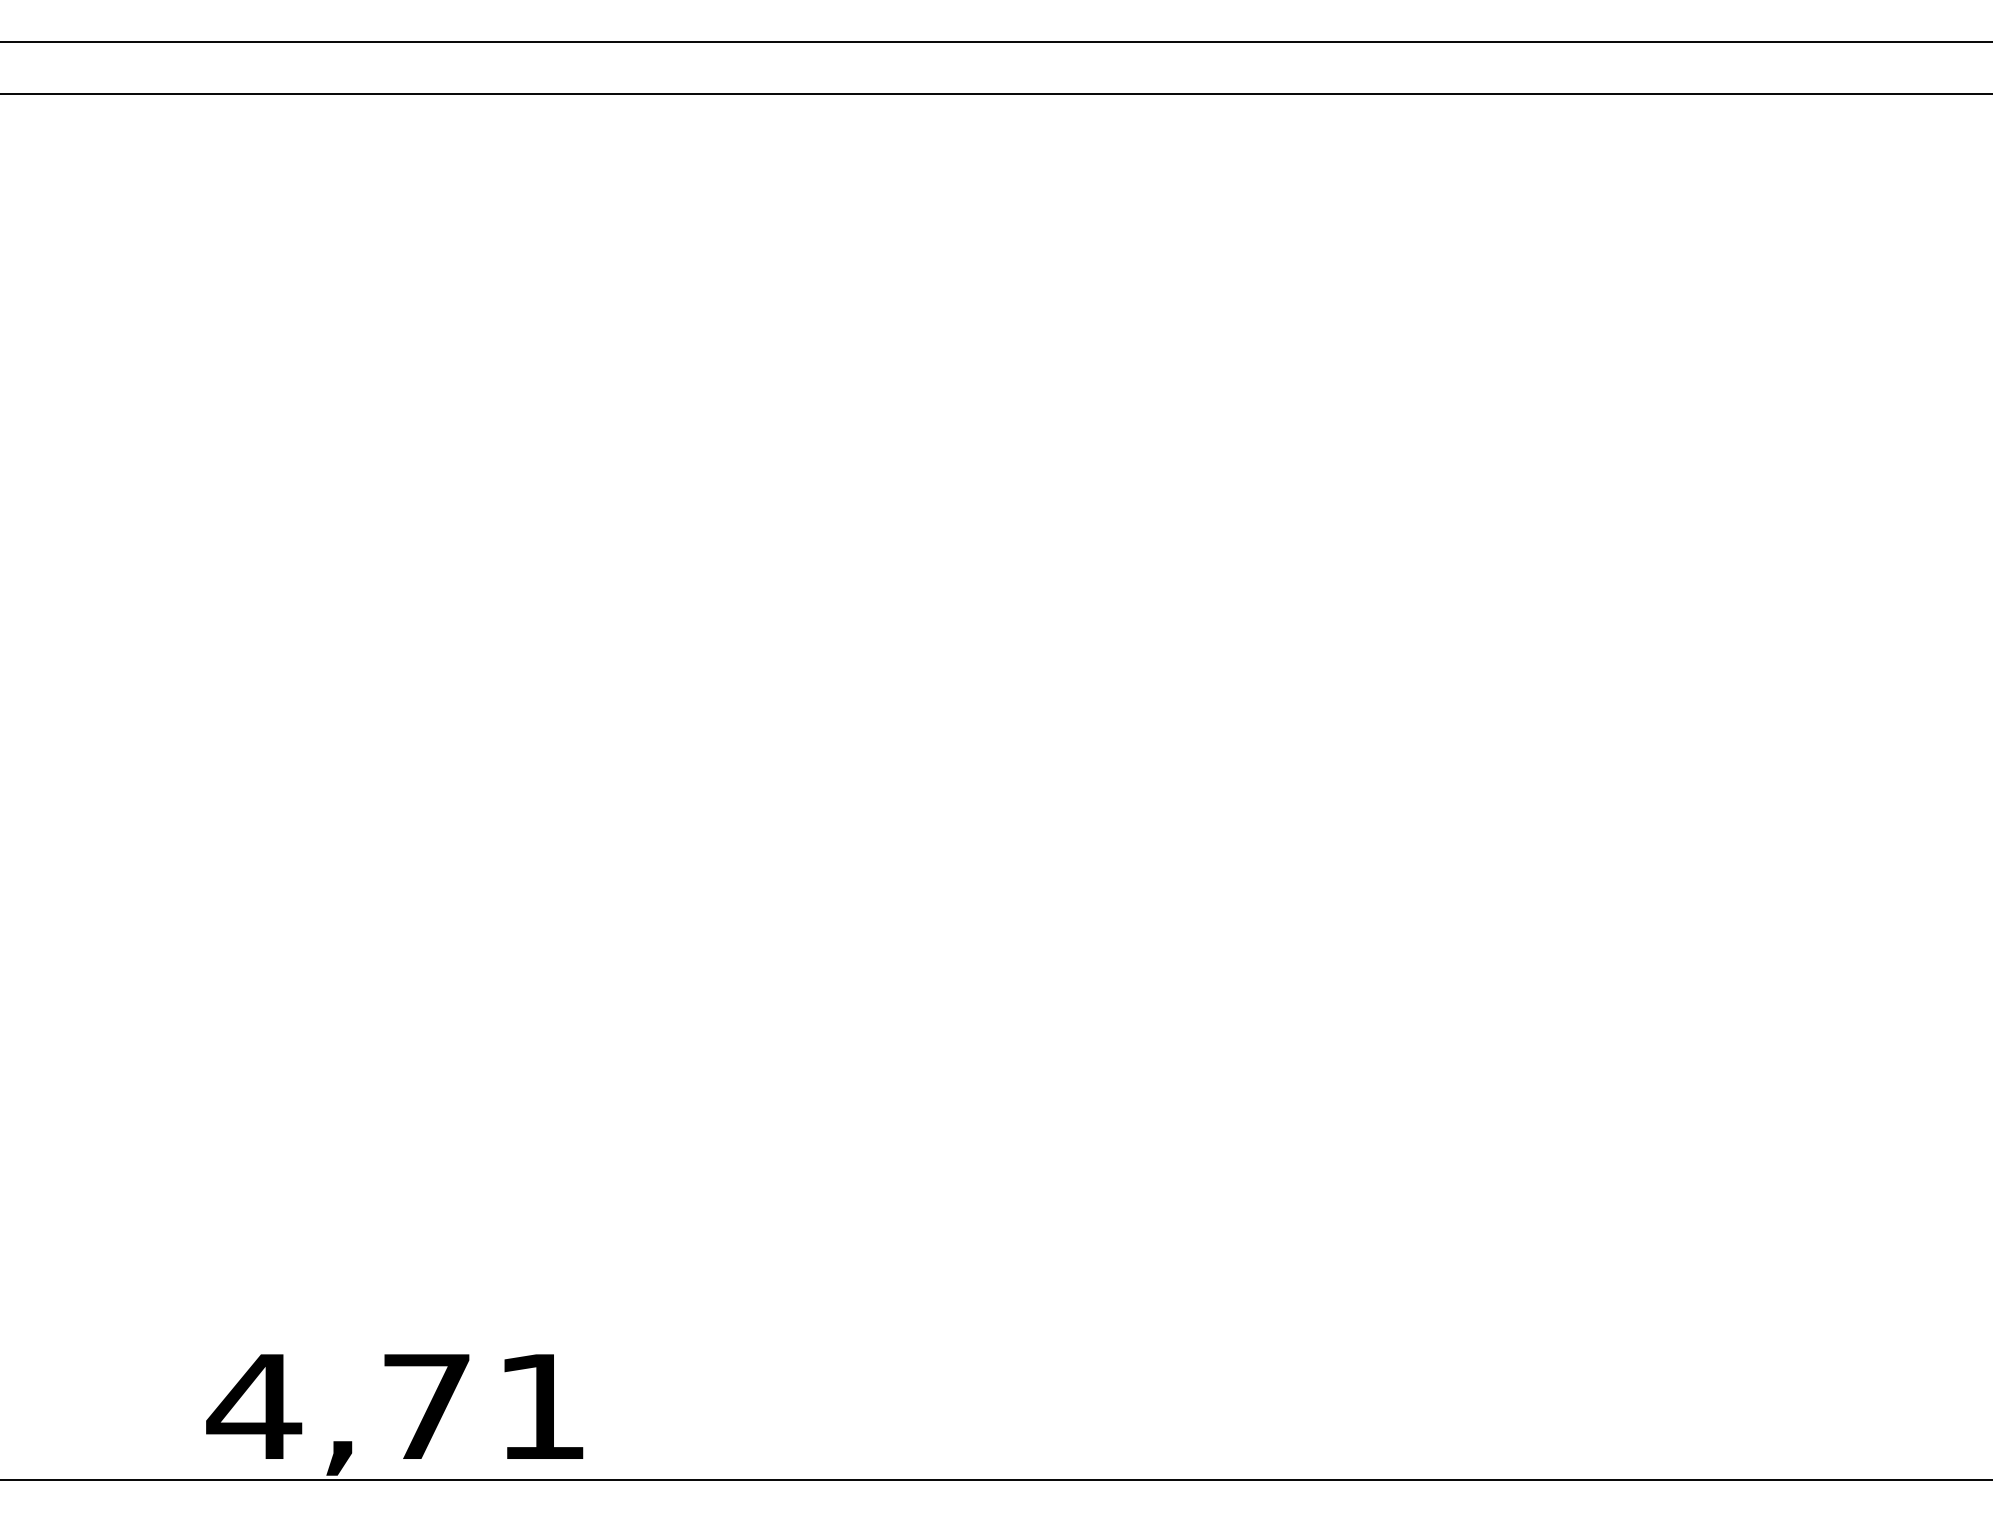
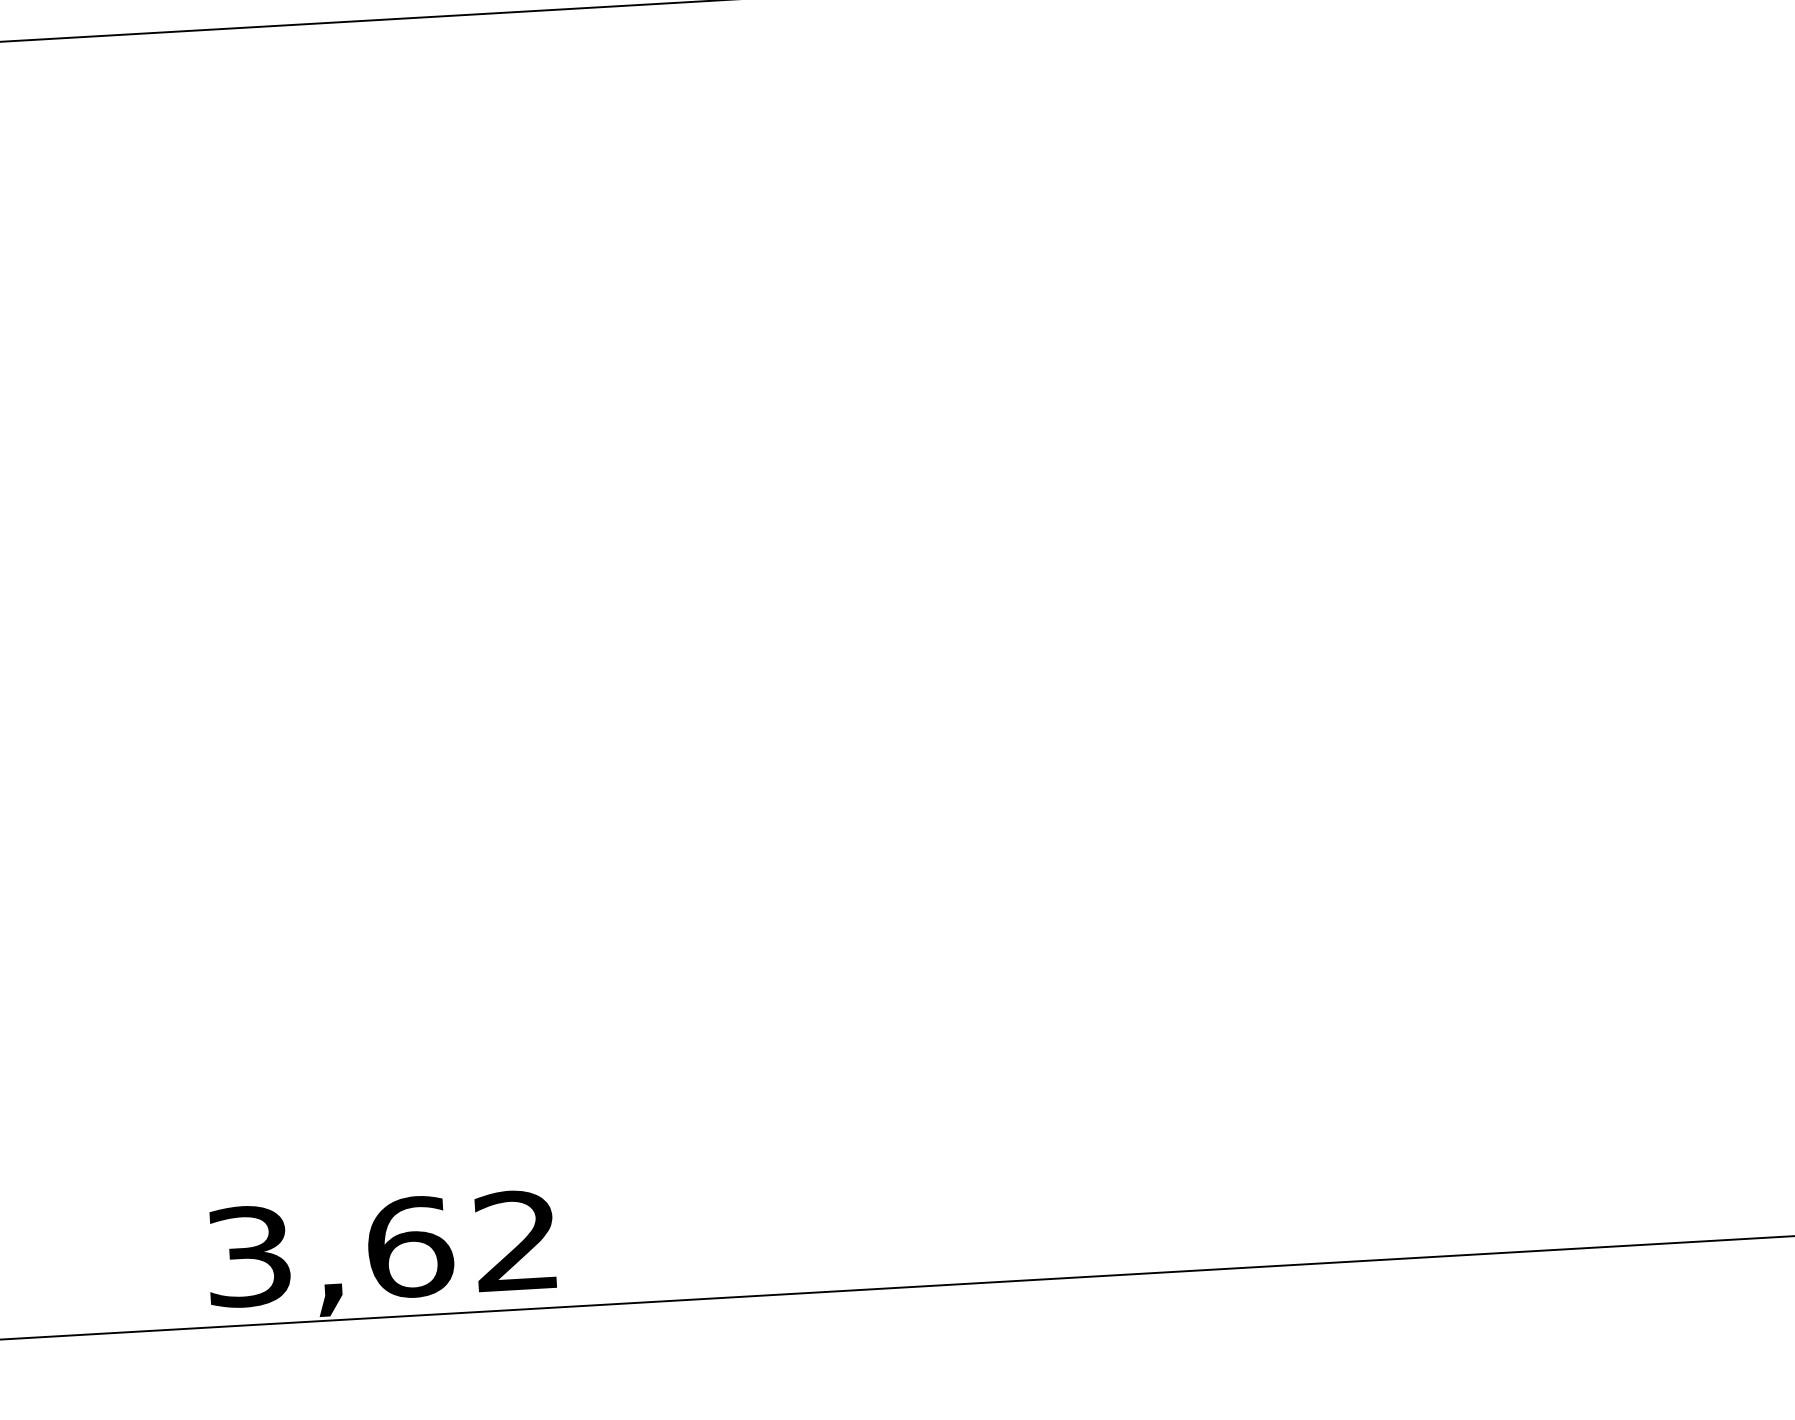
text: (394, 1406) -> (379, 1248), 4,71 -> 3,62

